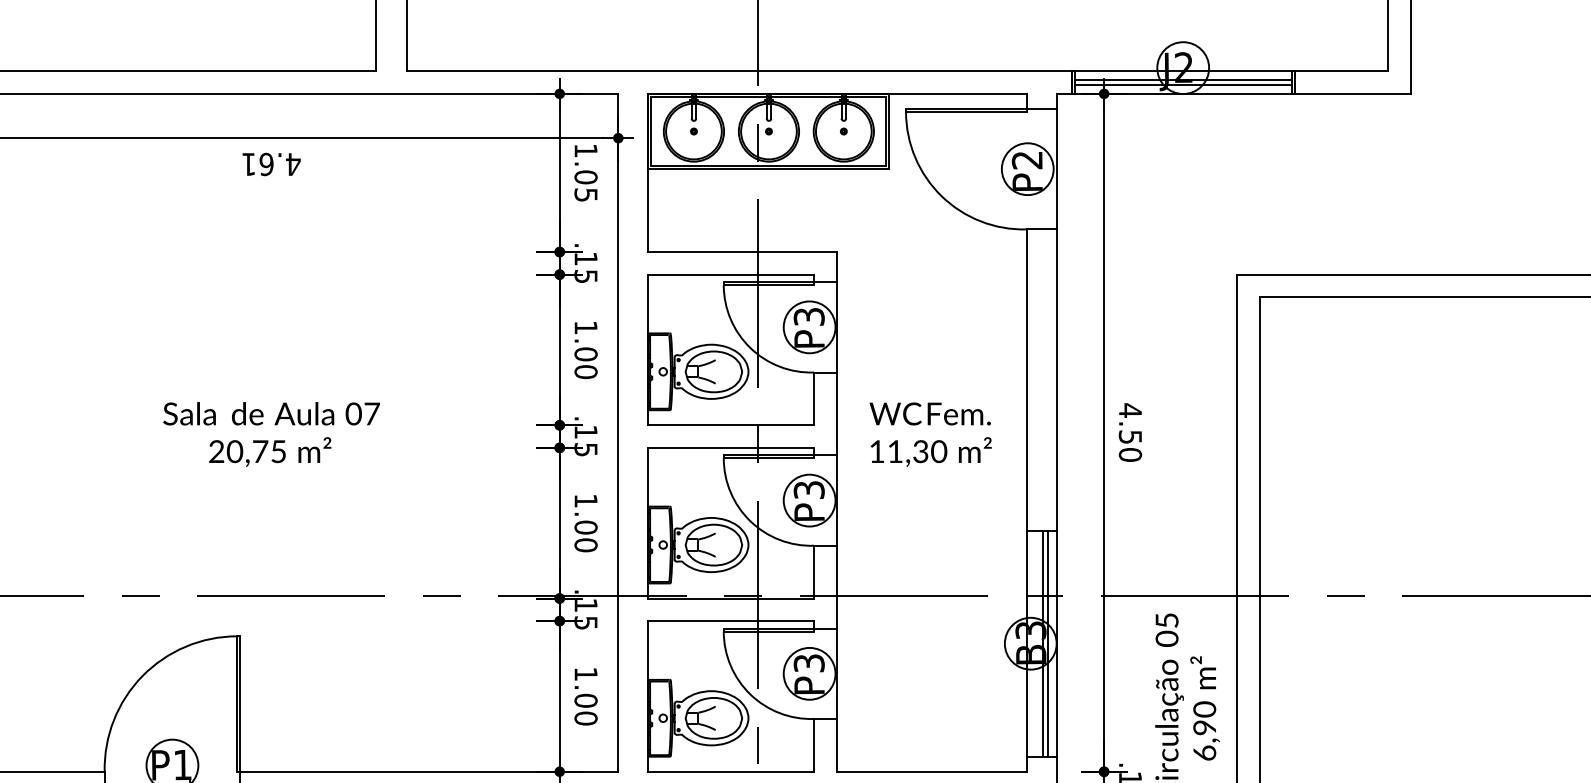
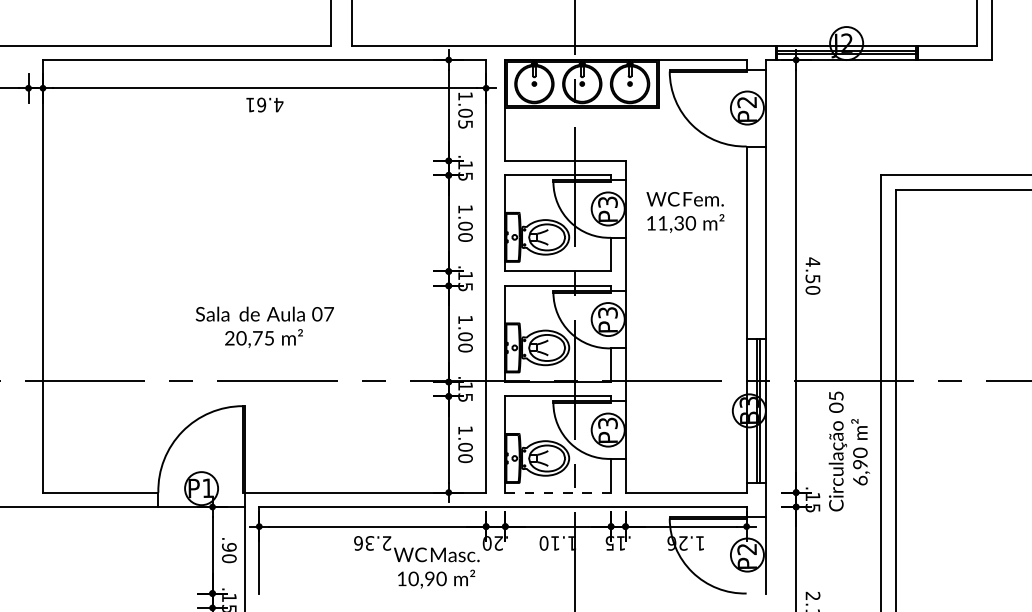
text: (271, 433) -> (264, 326), moved
text: (930, 434) -> (685, 212), moved
line: (731, 771) -> (558, 492), solid -> dashed

